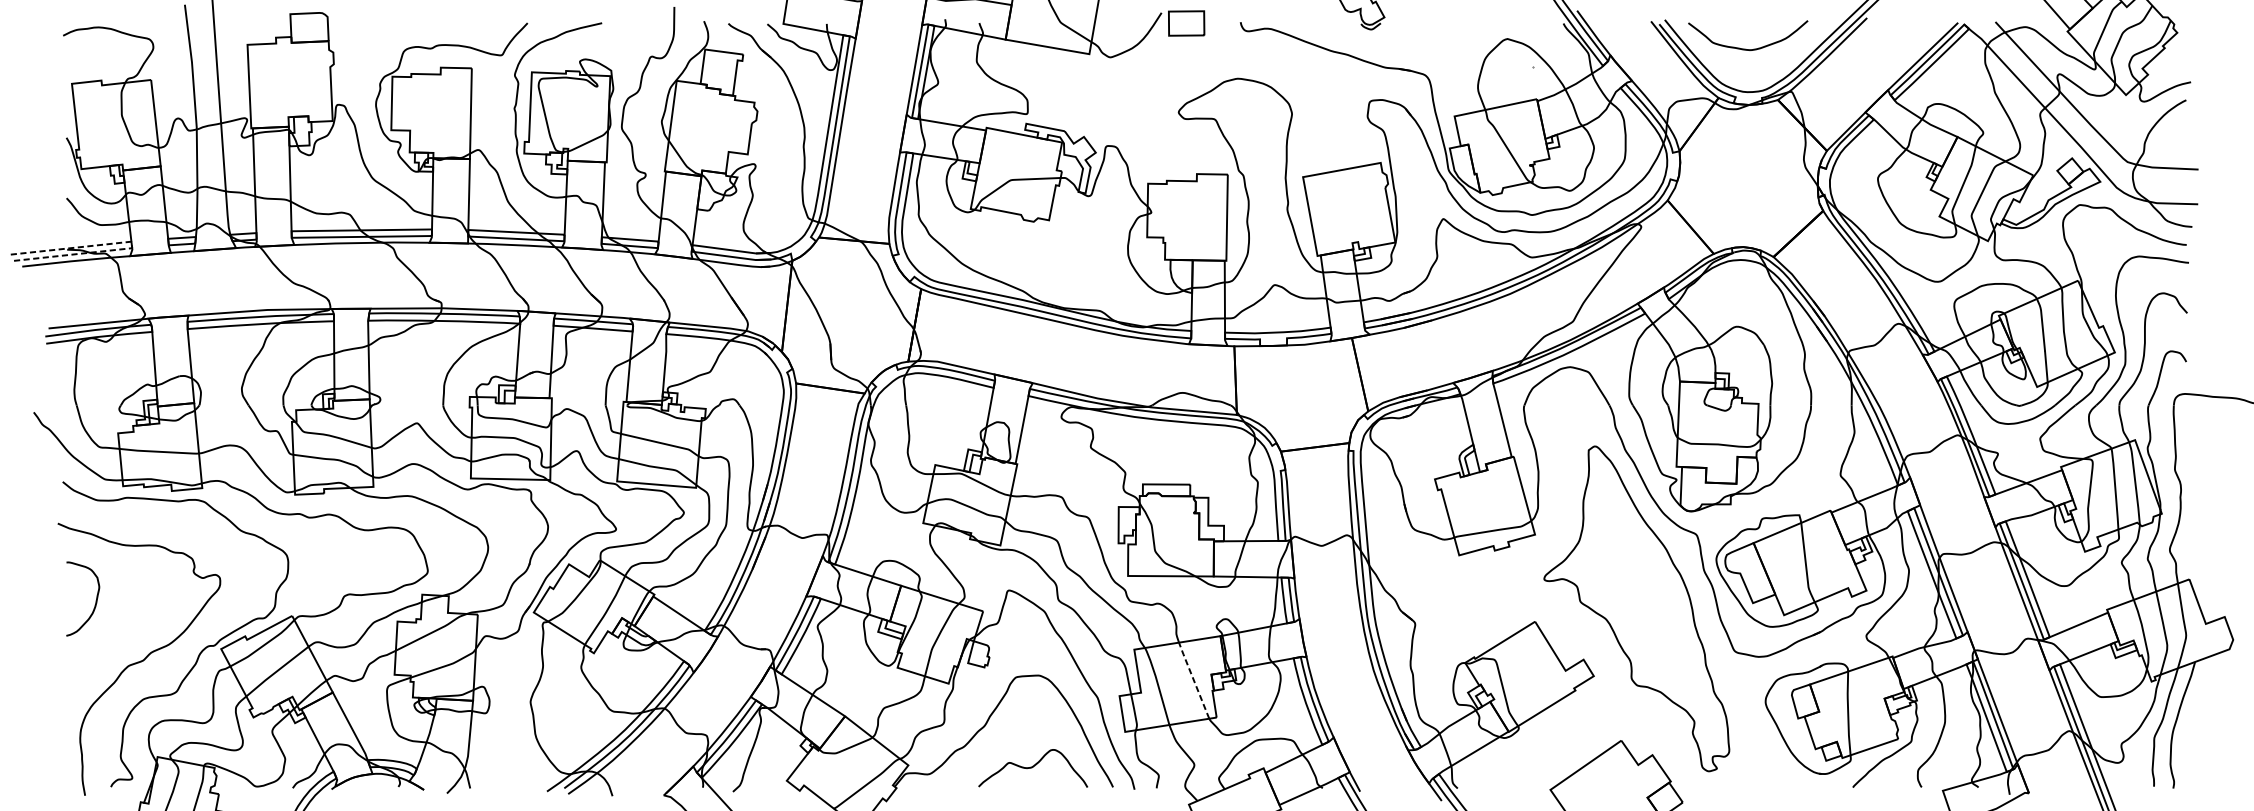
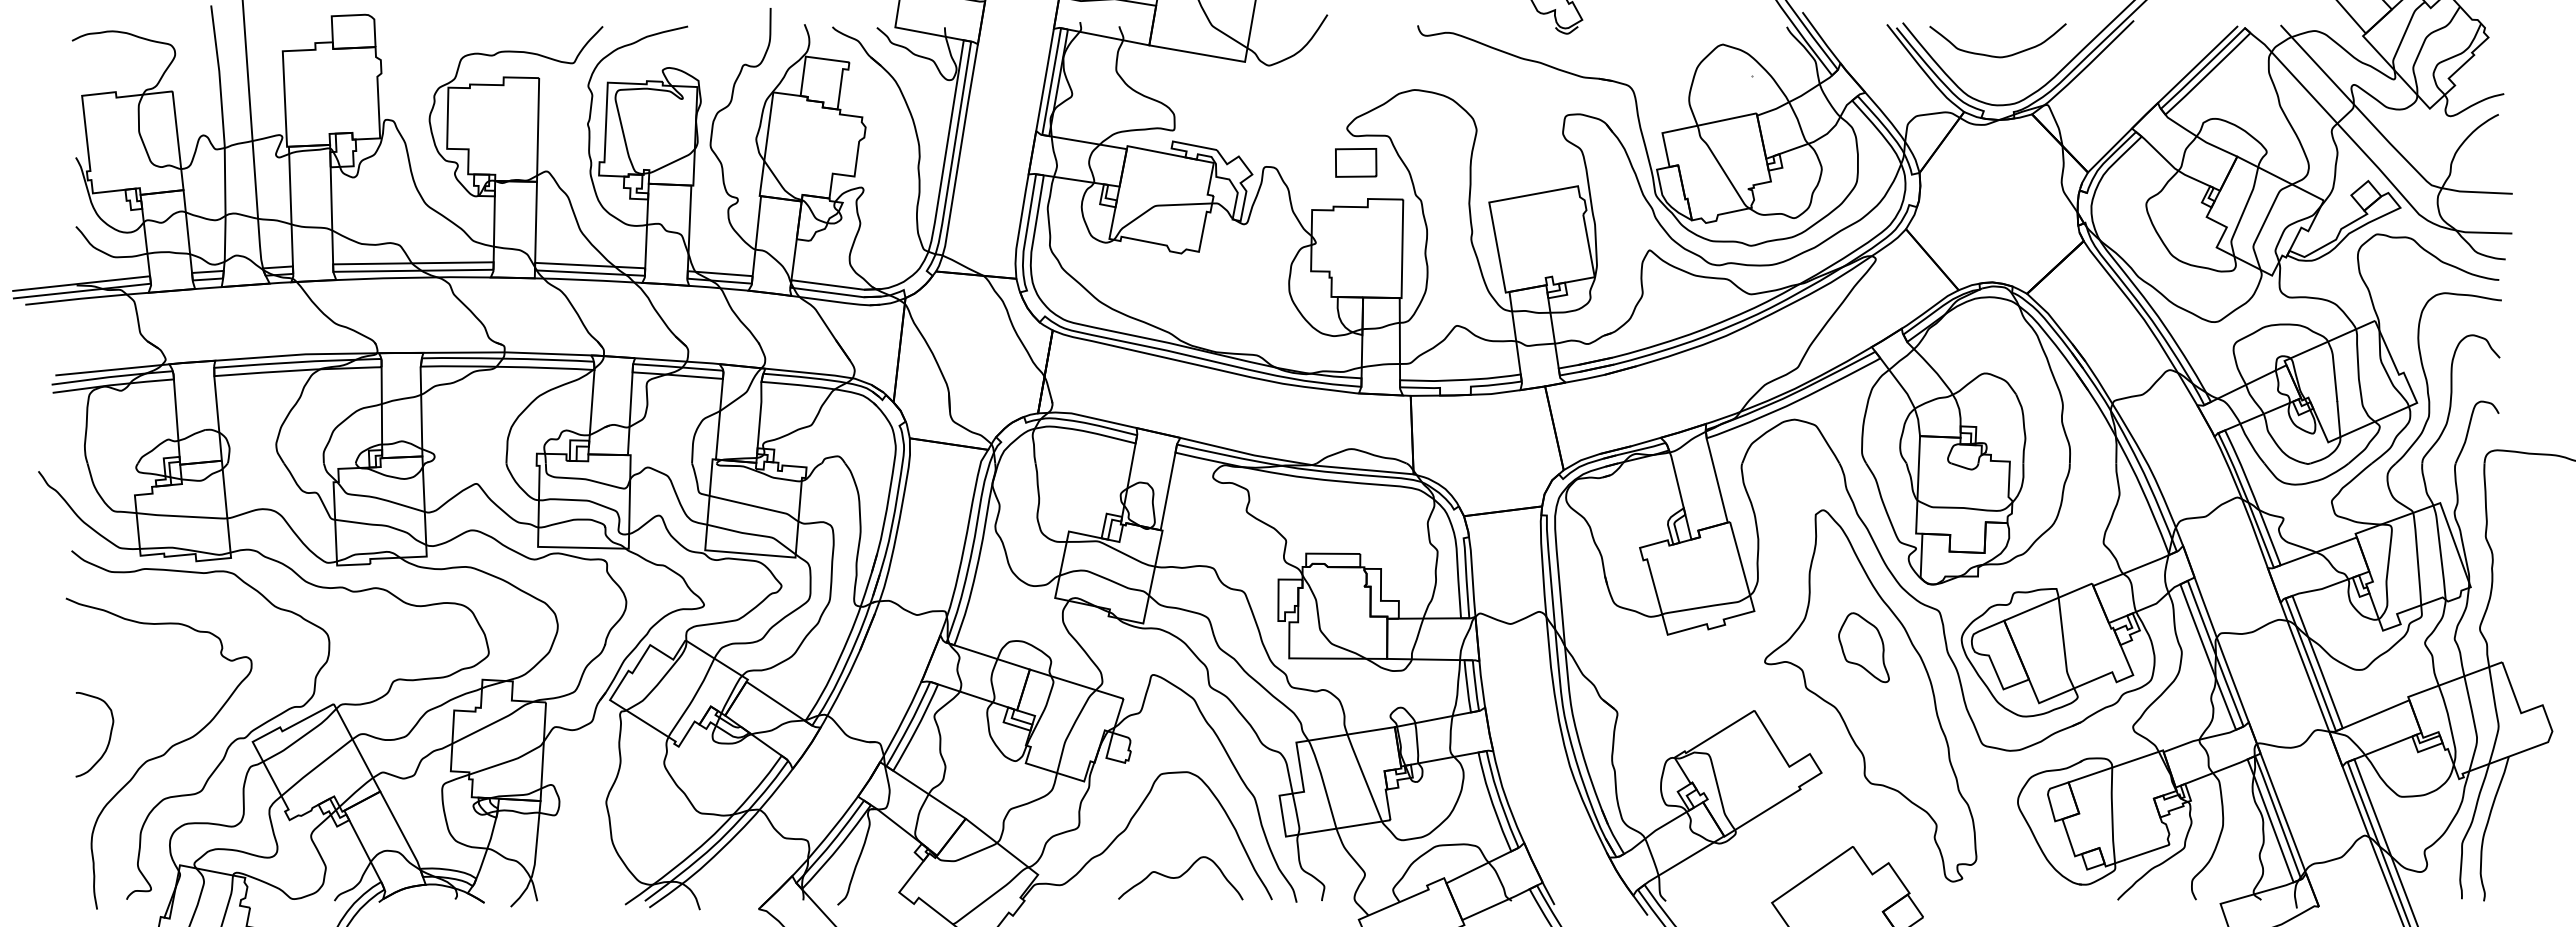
part: (1186, 23) -> (1356, 162), moved
line: (131, 244) -> (150, 279), dashed -> solid
part: (1630, 566) -> (1863, 647), added
curve: (95, 598) -> (109, 734), moved
line: (1193, 680) -> (1364, 777), dashed -> solid

